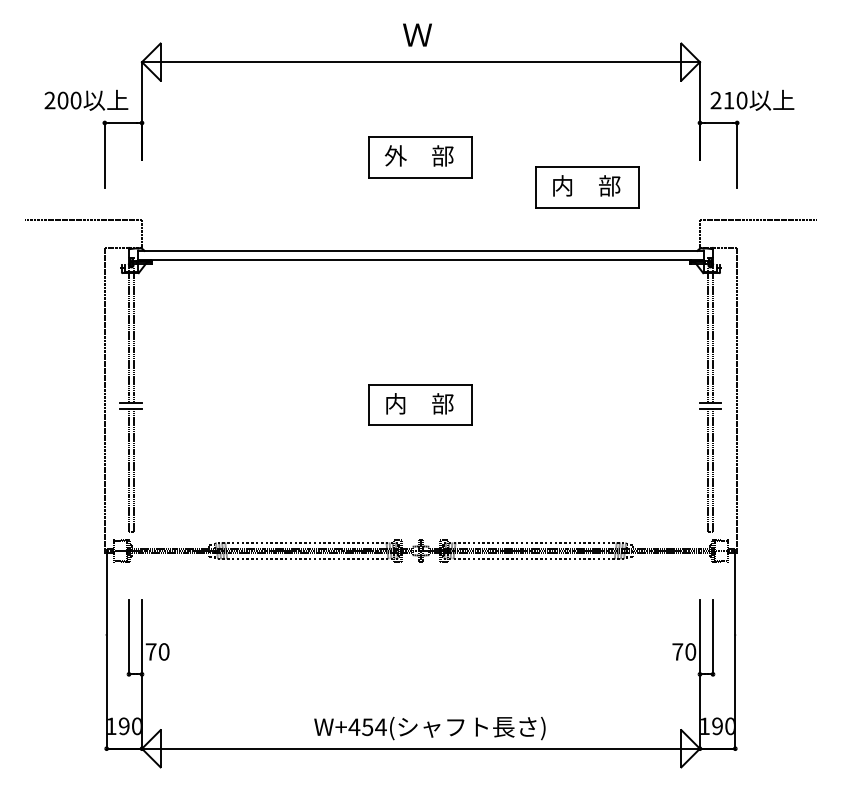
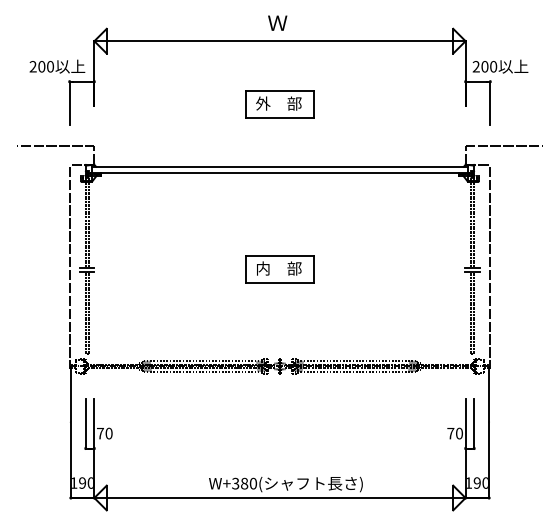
text: (728, 100) -> (484, 66), 210 -> 200
part: (587, 187) -> (390, 124), removed
text: (367, 726) -> (244, 483), W+454( -> W+380(

